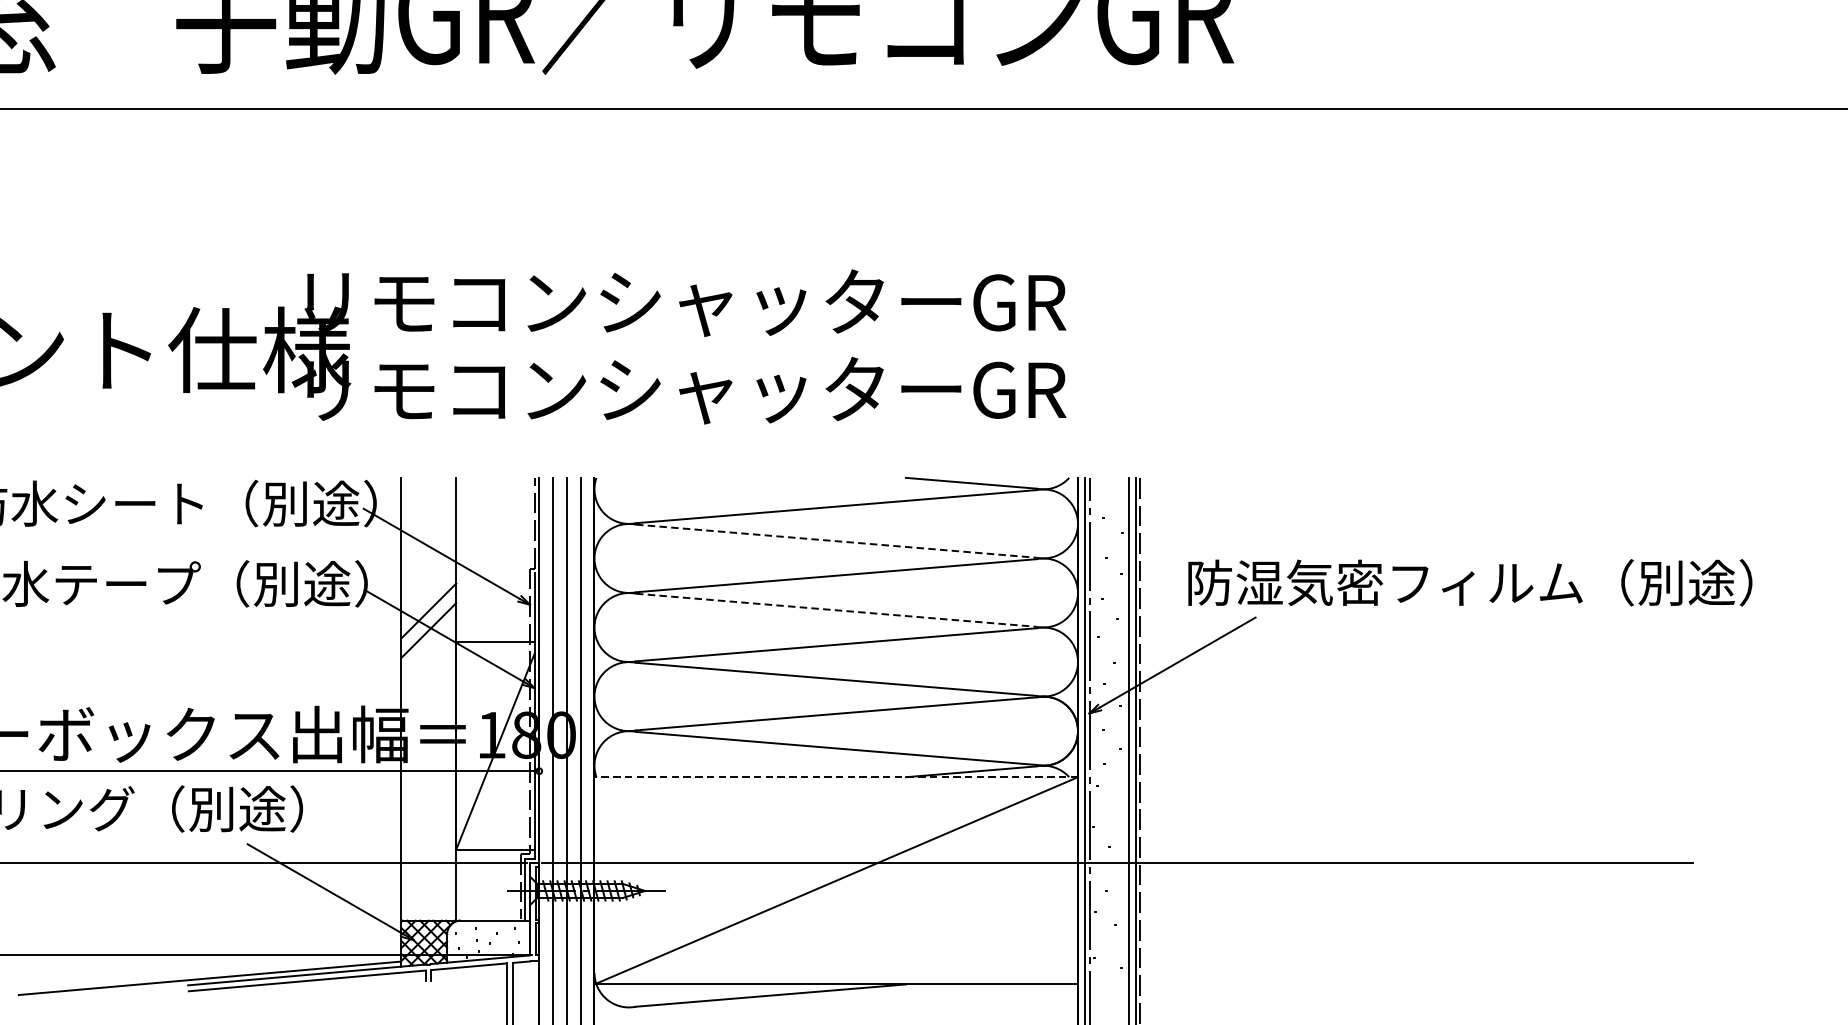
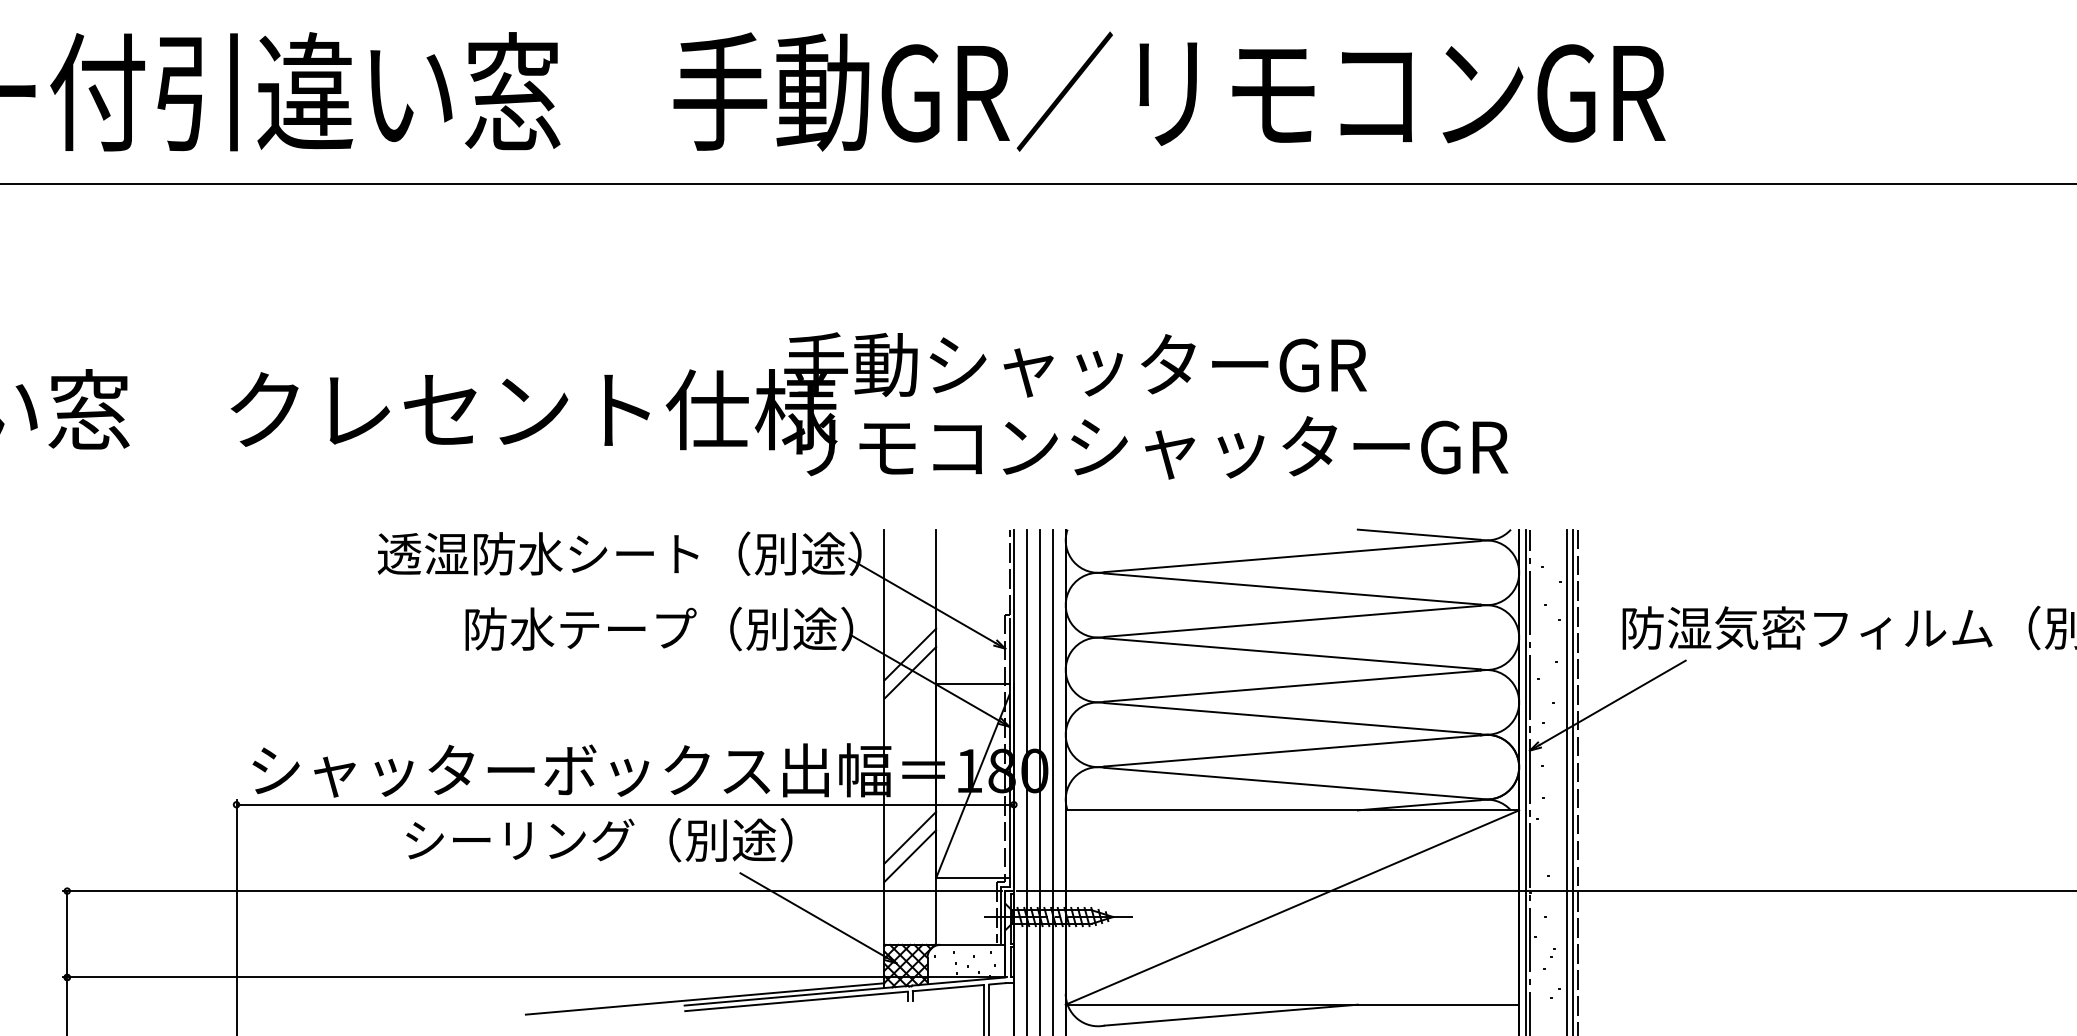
text: (680, 301) -> (1146, 364), リモコンシャッターGR -> 手動シャッターGR
line: (836, 541) -> (1292, 589), dashed -> solid
line: (836, 609) -> (1292, 653), dashed -> solid
line: (836, 777) -> (1292, 810), dashed -> solid
line: (428, 806) -> (910, 837), added
line: (428, 826) -> (910, 856), added

